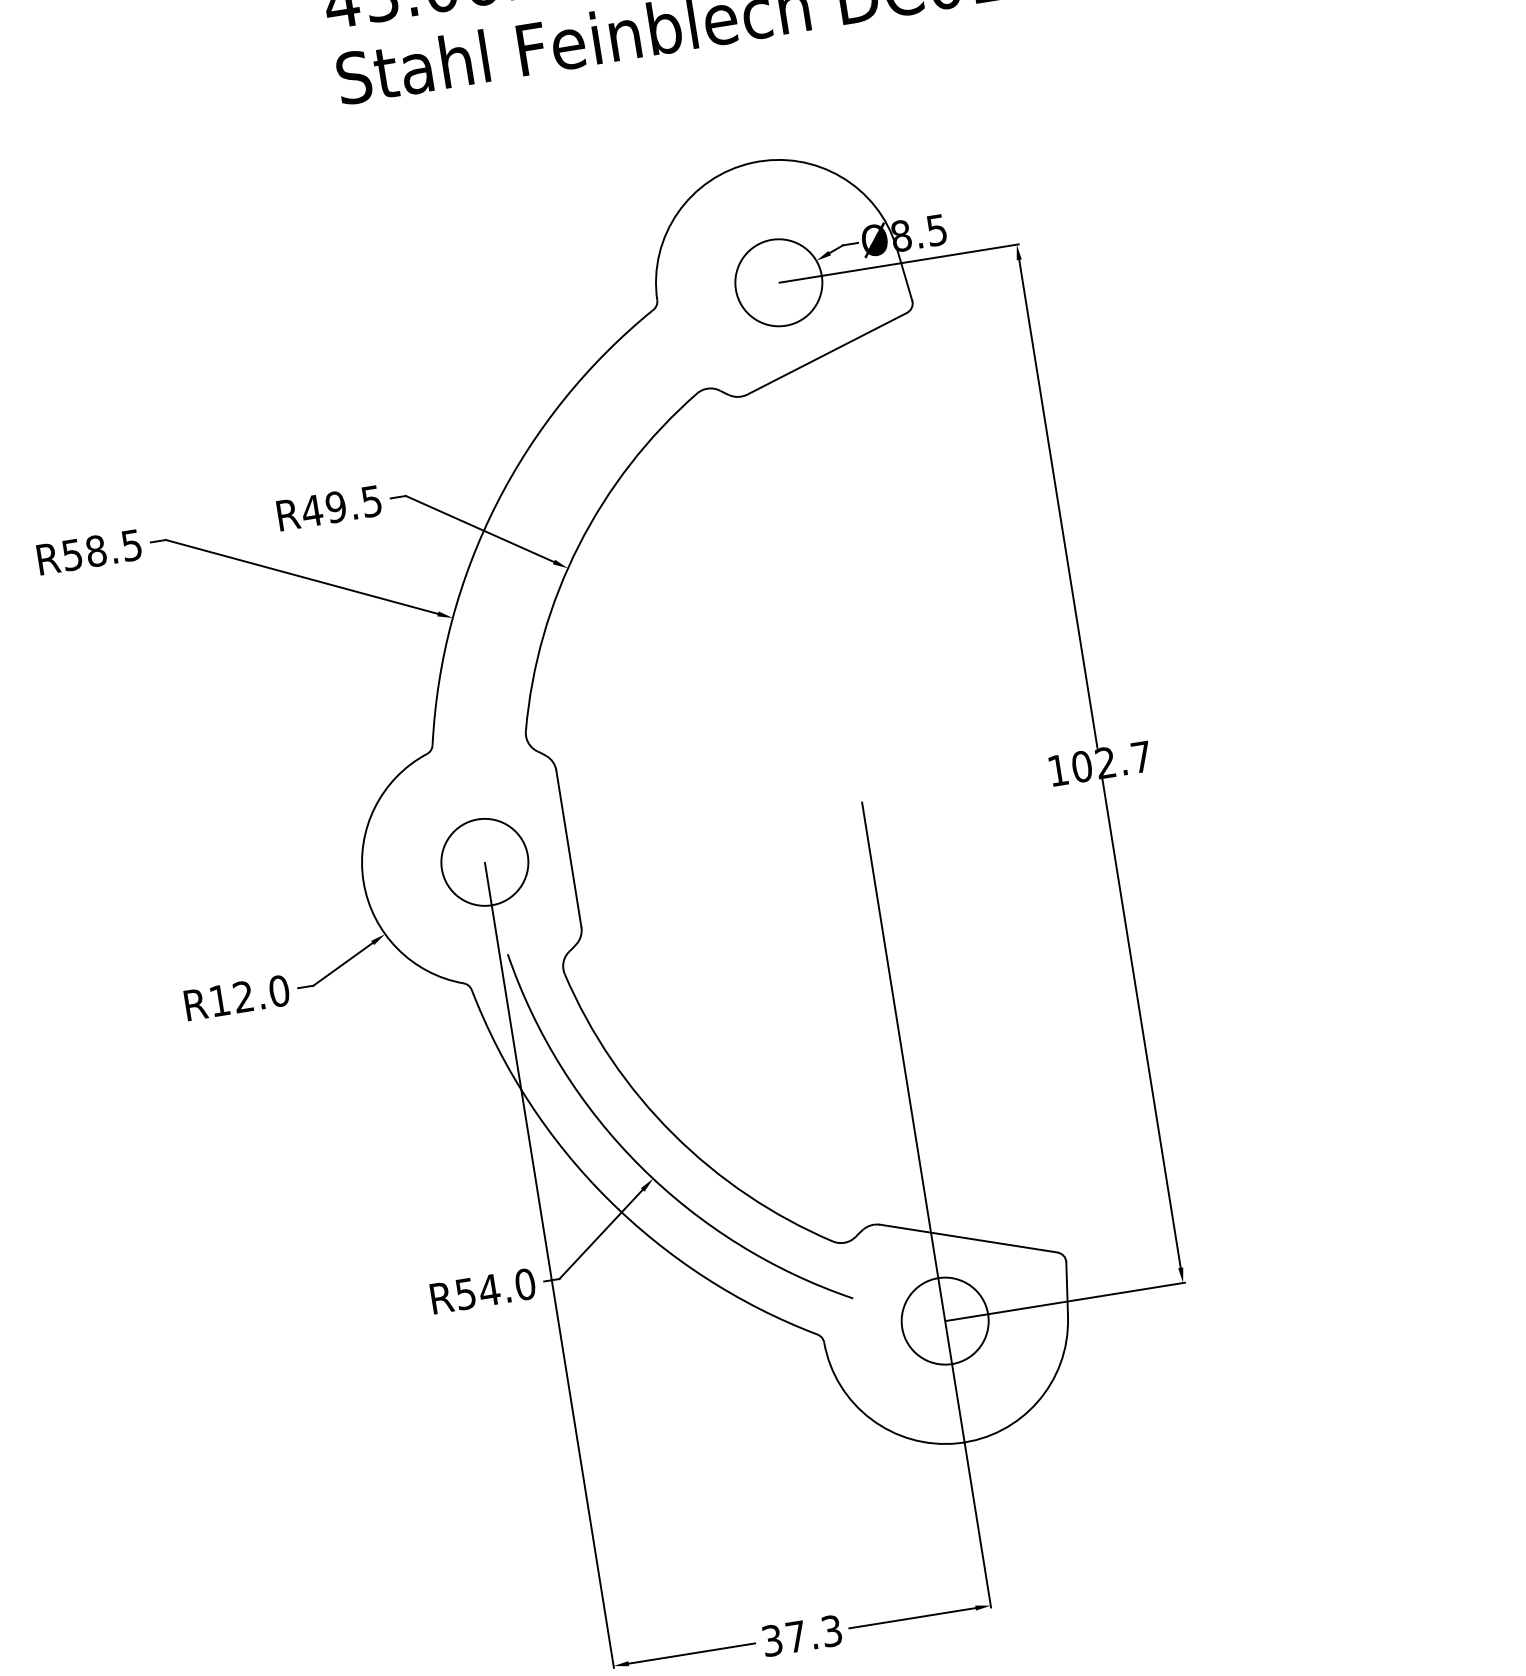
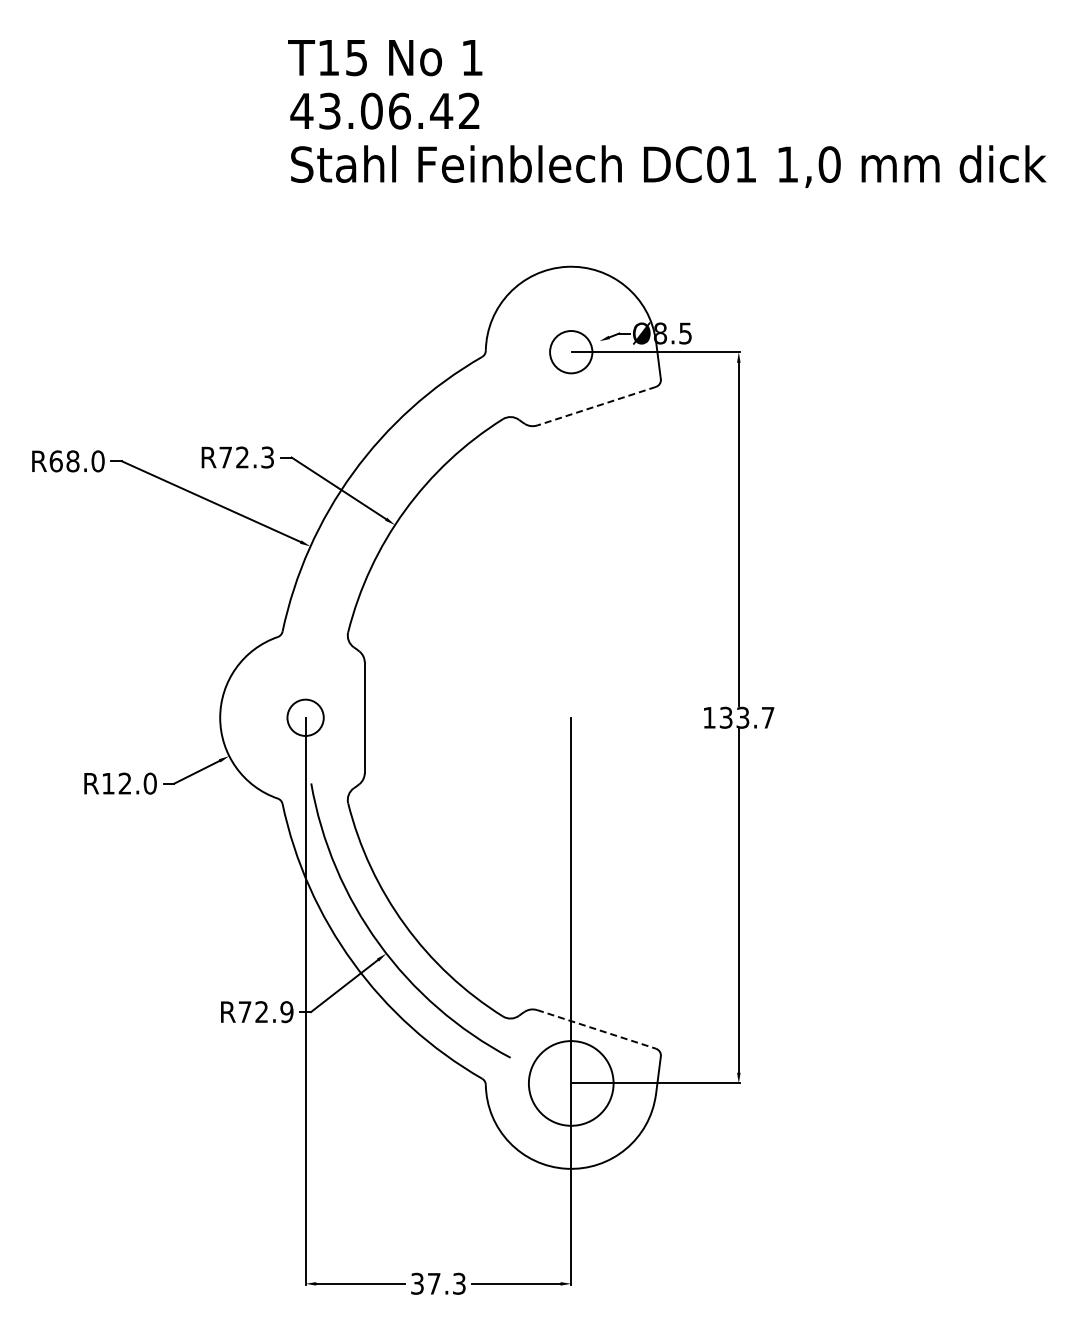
circle: (777, 281) -> (570, 351), size x0.7
line: (827, 354) -> (596, 406), solid -> dashed
text: (340, 506) -> (245, 457), R49.5 -> R72.3
text: (101, 550) -> (76, 461), R58.5 -> R68.0
text: (1093, 764) -> (734, 717), 102.7 -> 133.7
circle: (484, 861) -> (305, 717), size x0.6
line: (968, 1238) -> (596, 1029), solid -> dashed
text: (494, 1289) -> (265, 1012), R54.0 -> R72.9
circle: (944, 1321) -> (570, 1083), size x1.4

